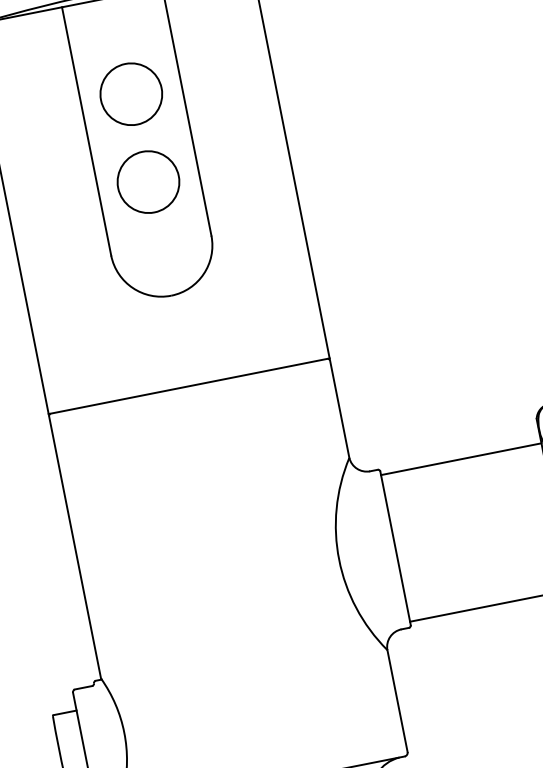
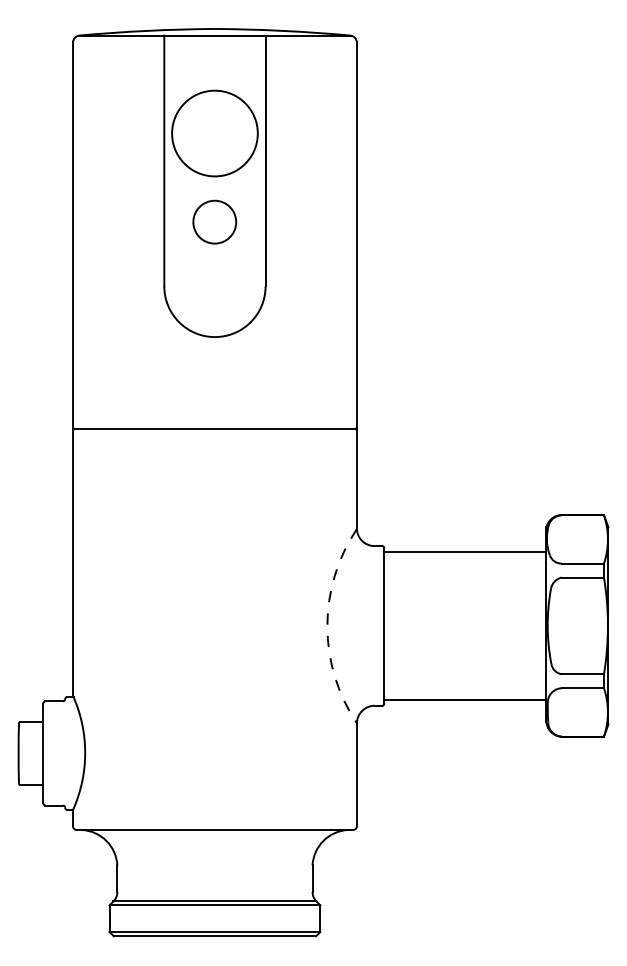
circle: (130, 94) -> (214, 133), size x1.4
circle: (148, 181) -> (214, 221), size x0.7
arc: (339, 560) -> (327, 626), solid -> dashed

